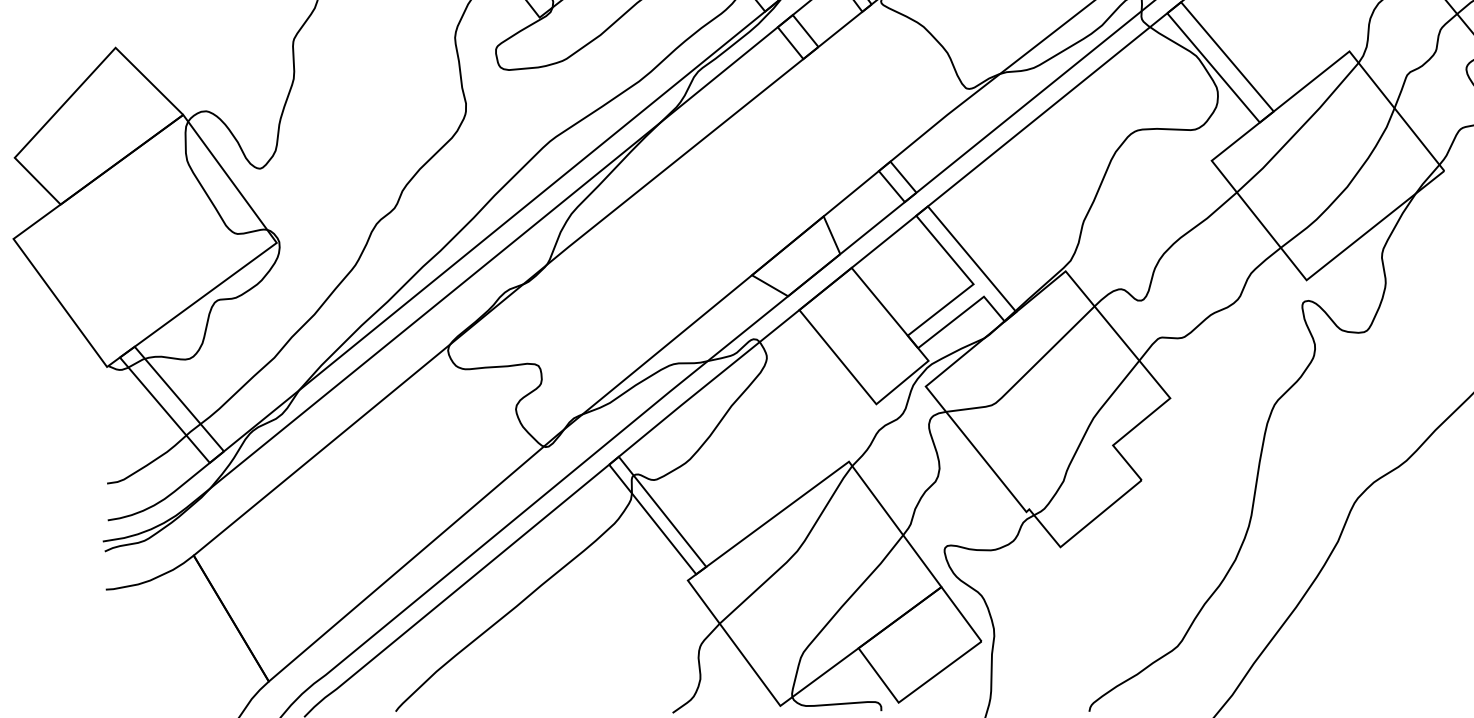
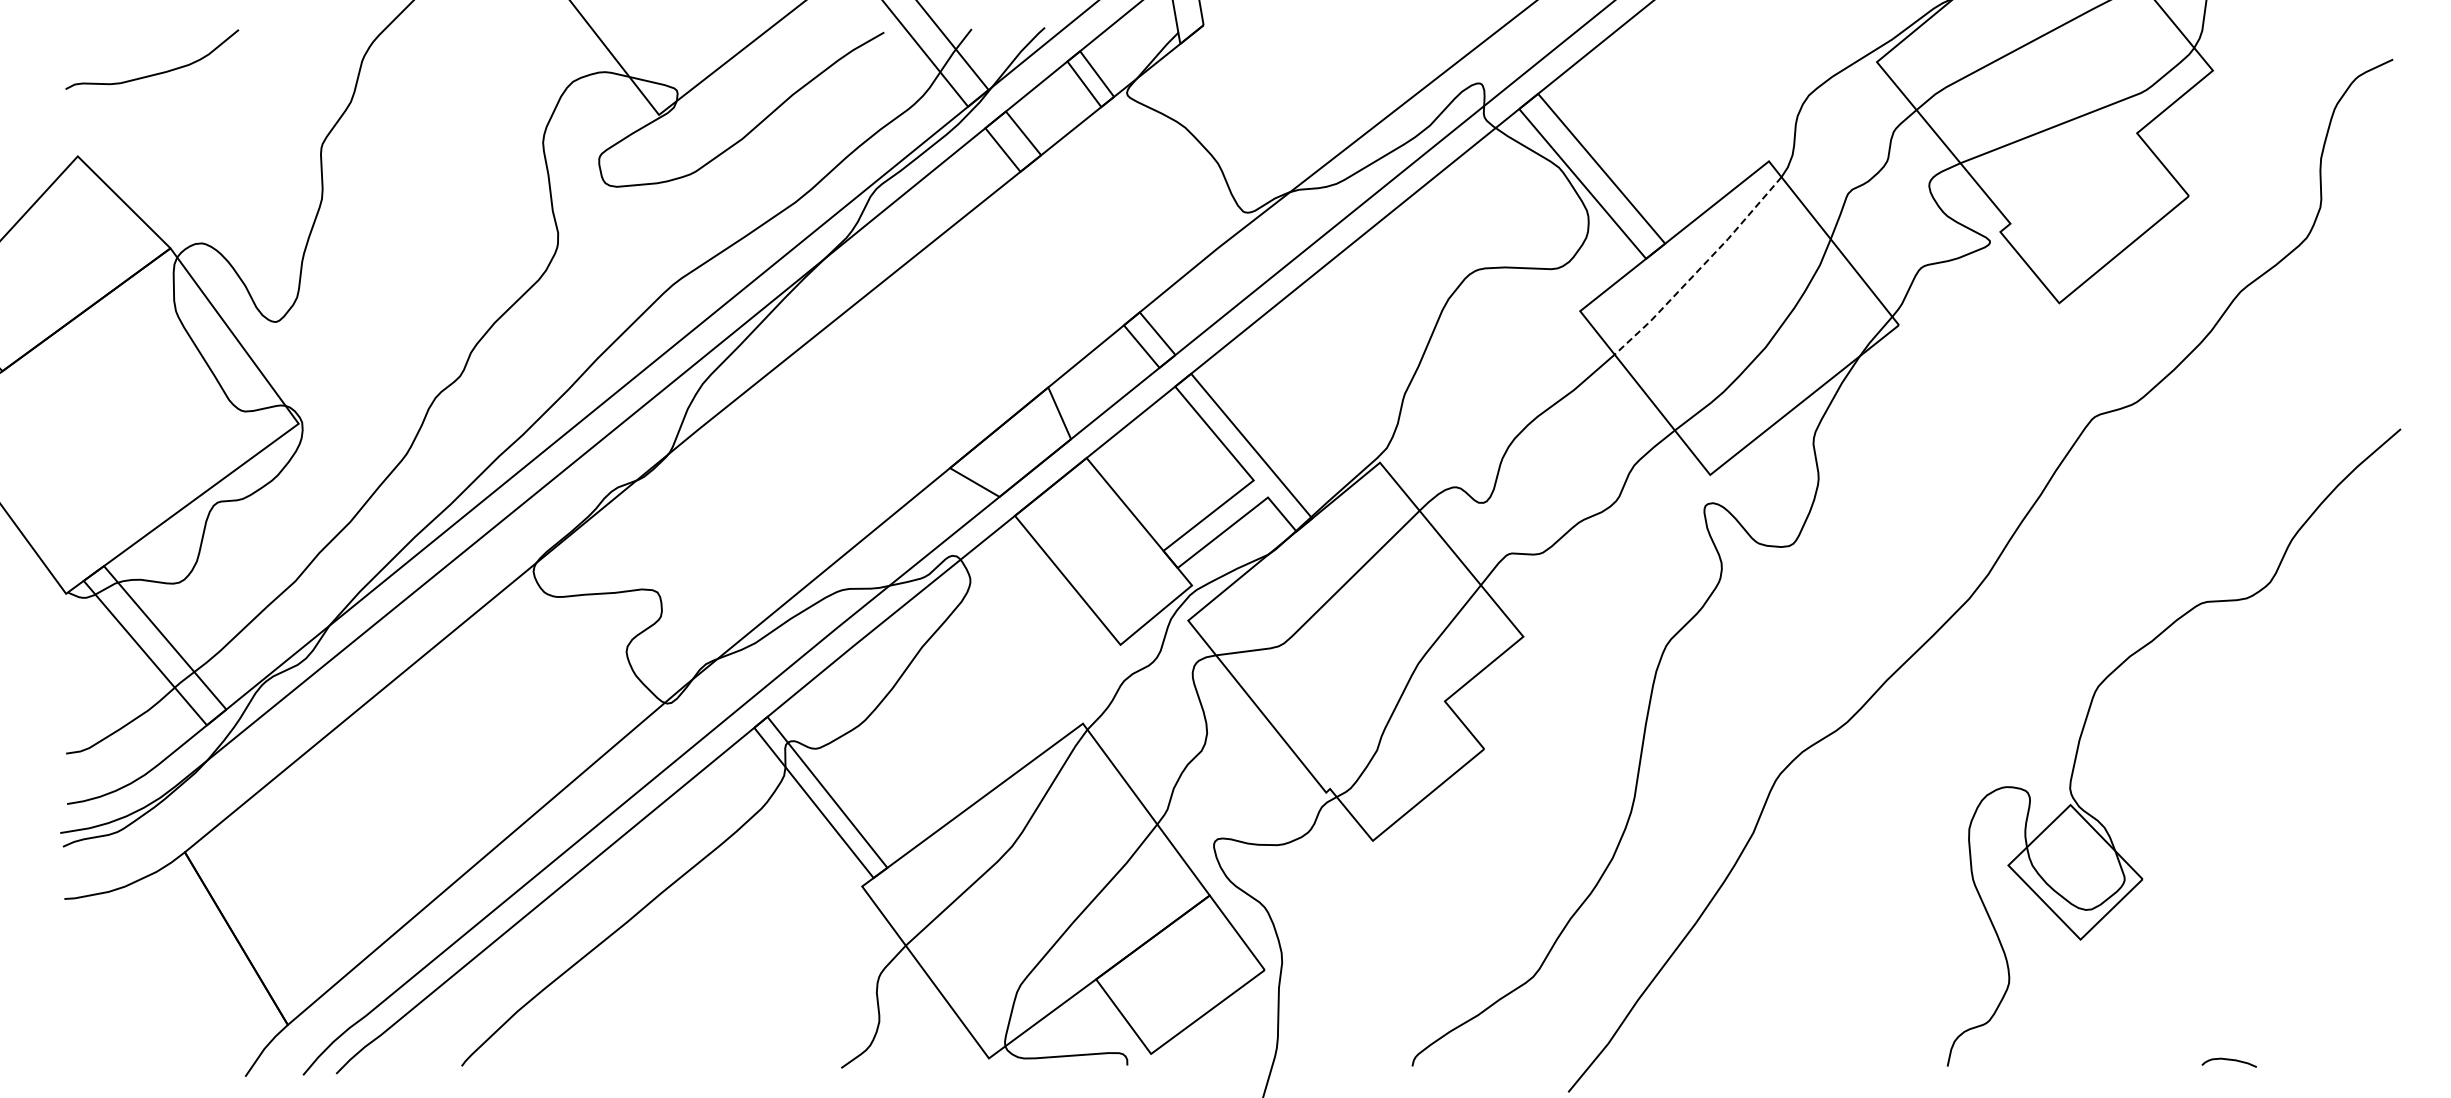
line: (1299, 129) -> (1700, 268), solid -> dashed

